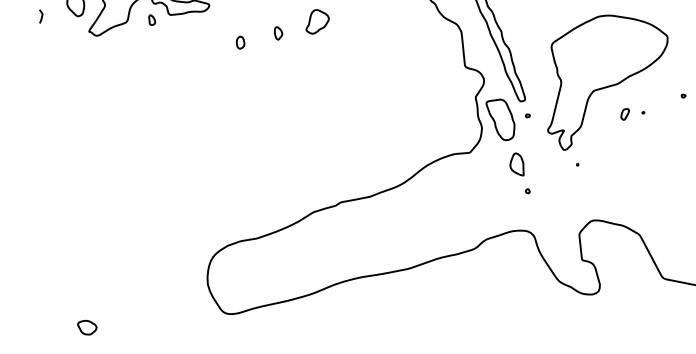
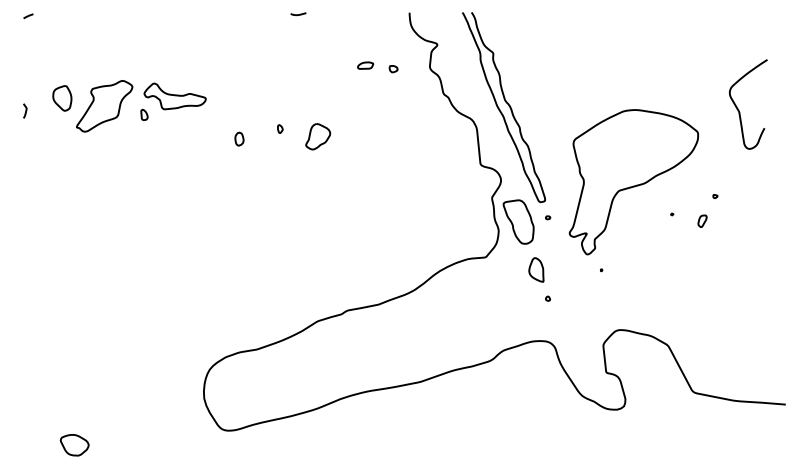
part: (317, 21) -> (318, 136), moved
part: (278, 32) -> (280, 128), size x0.6
part: (625, 113) -> (702, 220), moved
part: (87, 327) -> (74, 445), size x1.4

